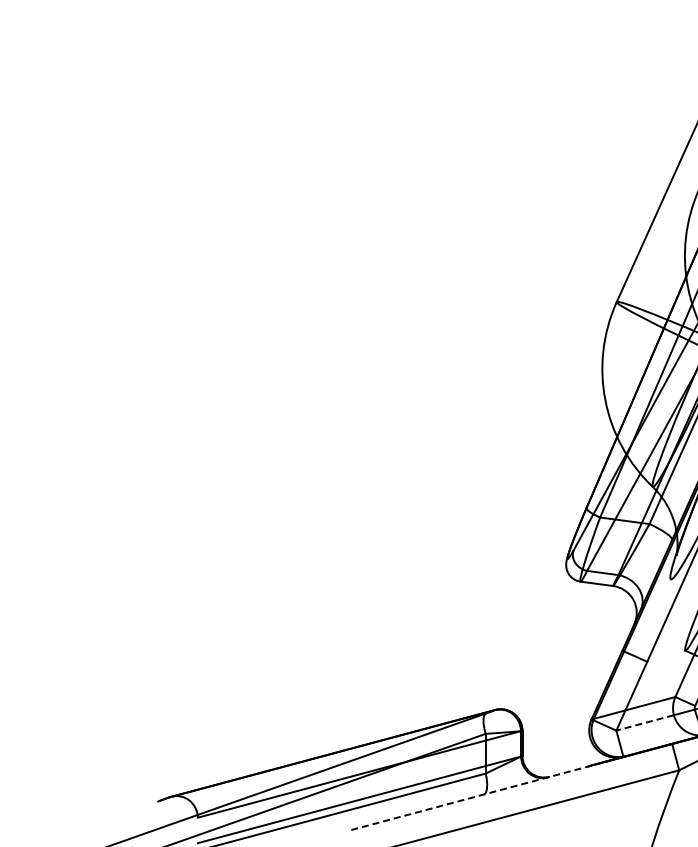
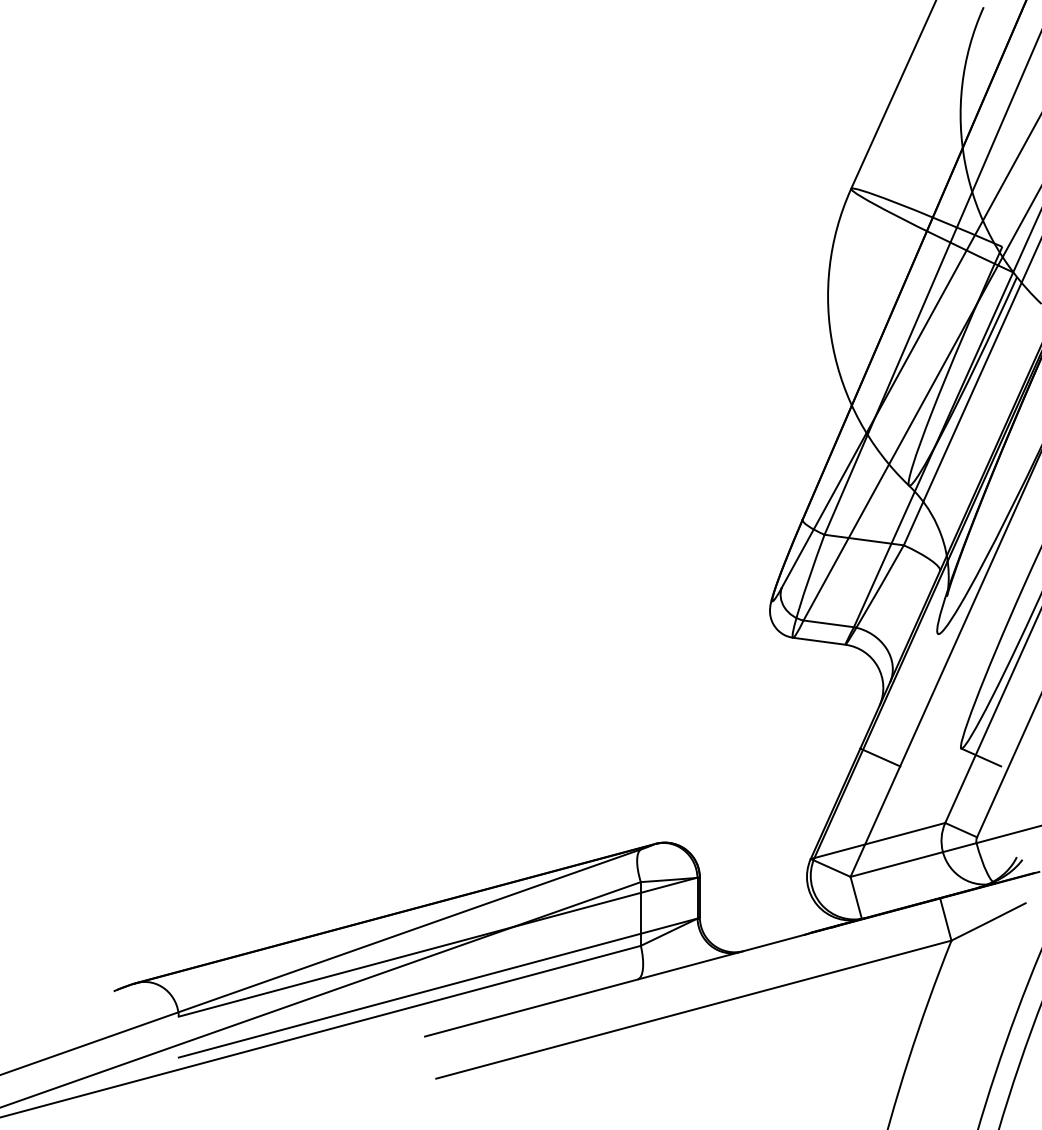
line: (645, 722) -> (897, 863), dashed -> solid
line: (478, 795) -> (629, 981), dashed -> solid

